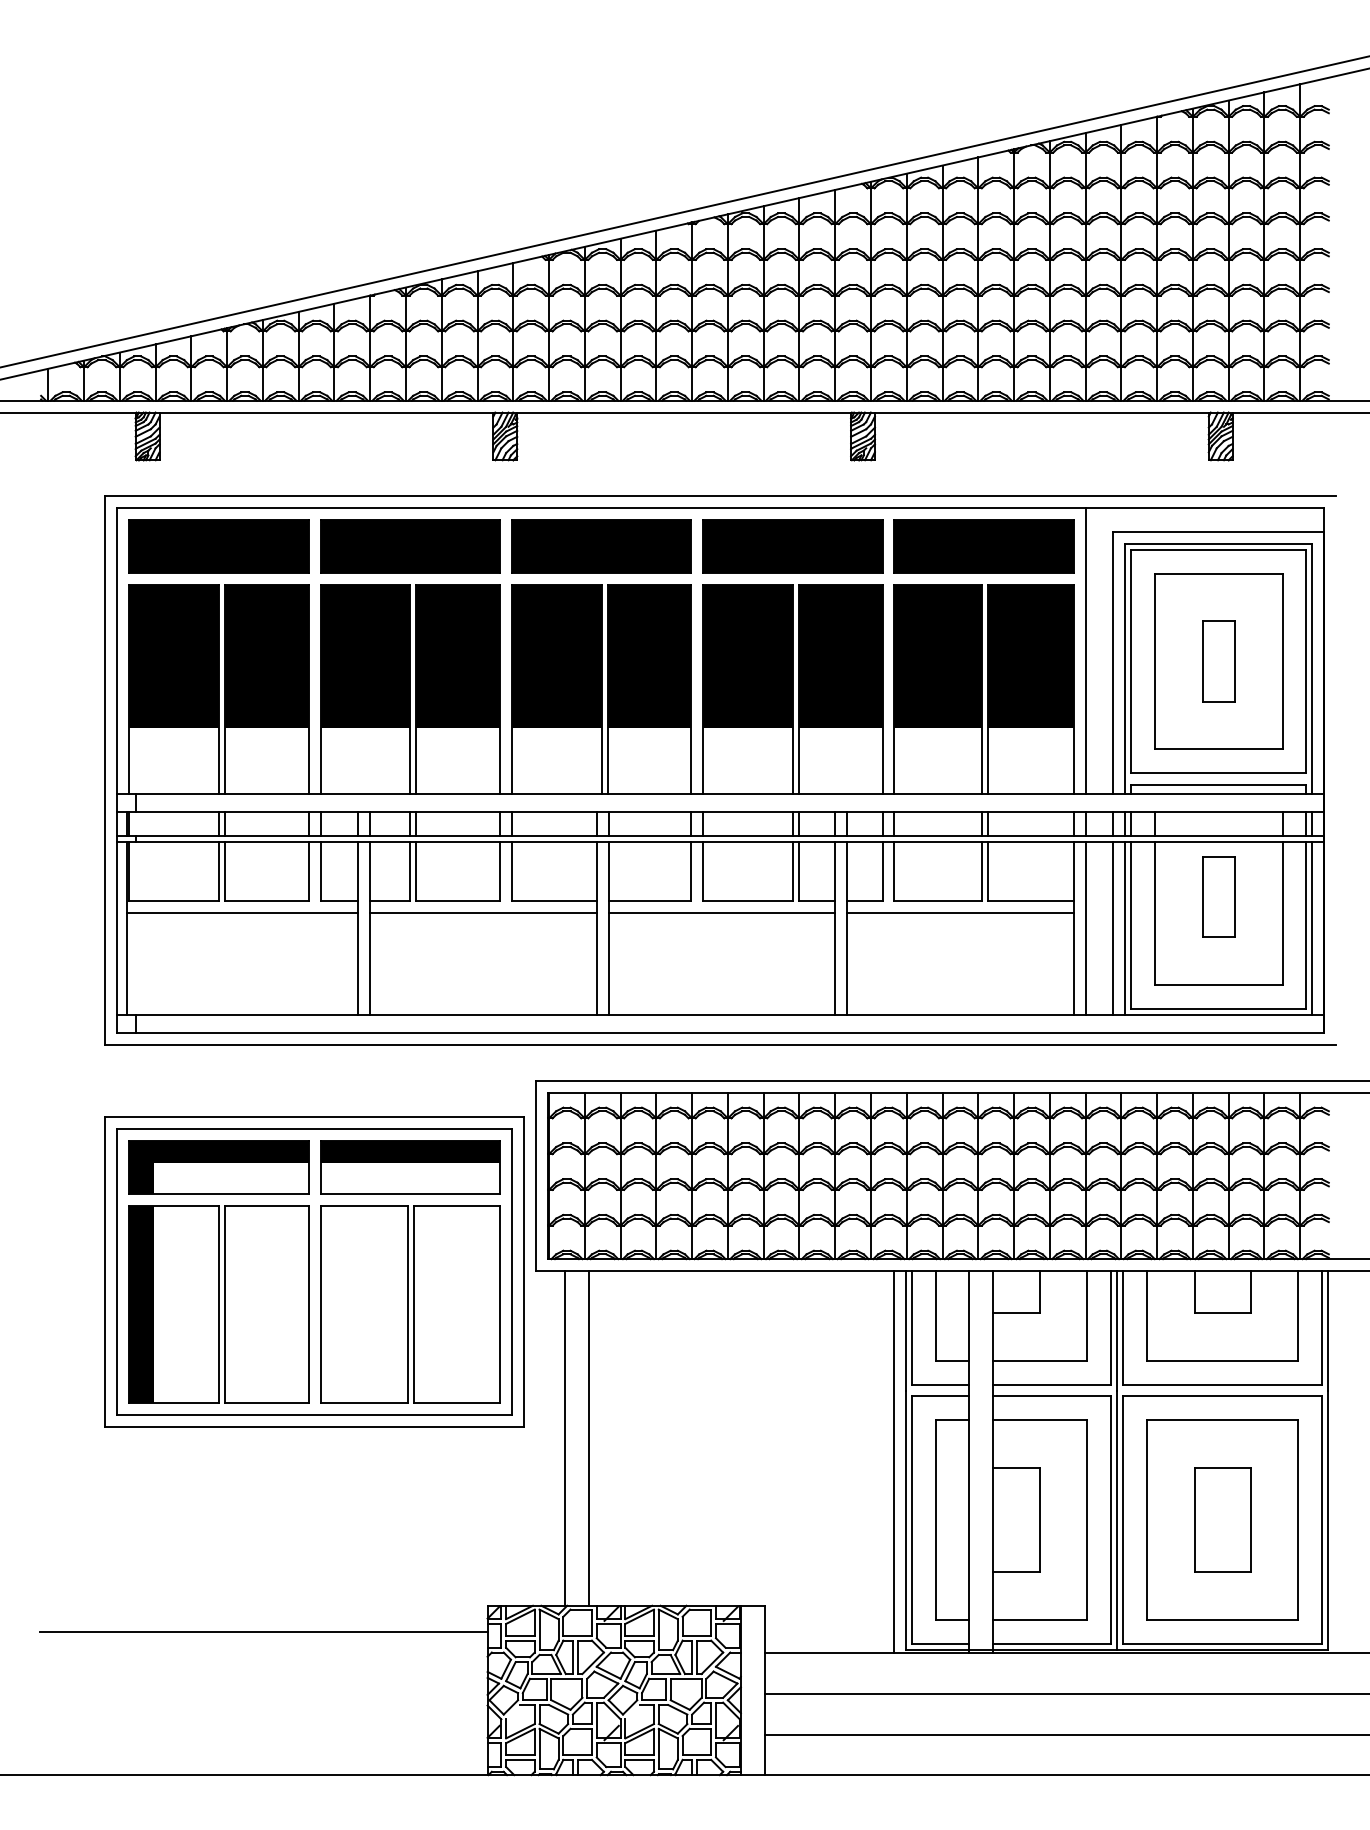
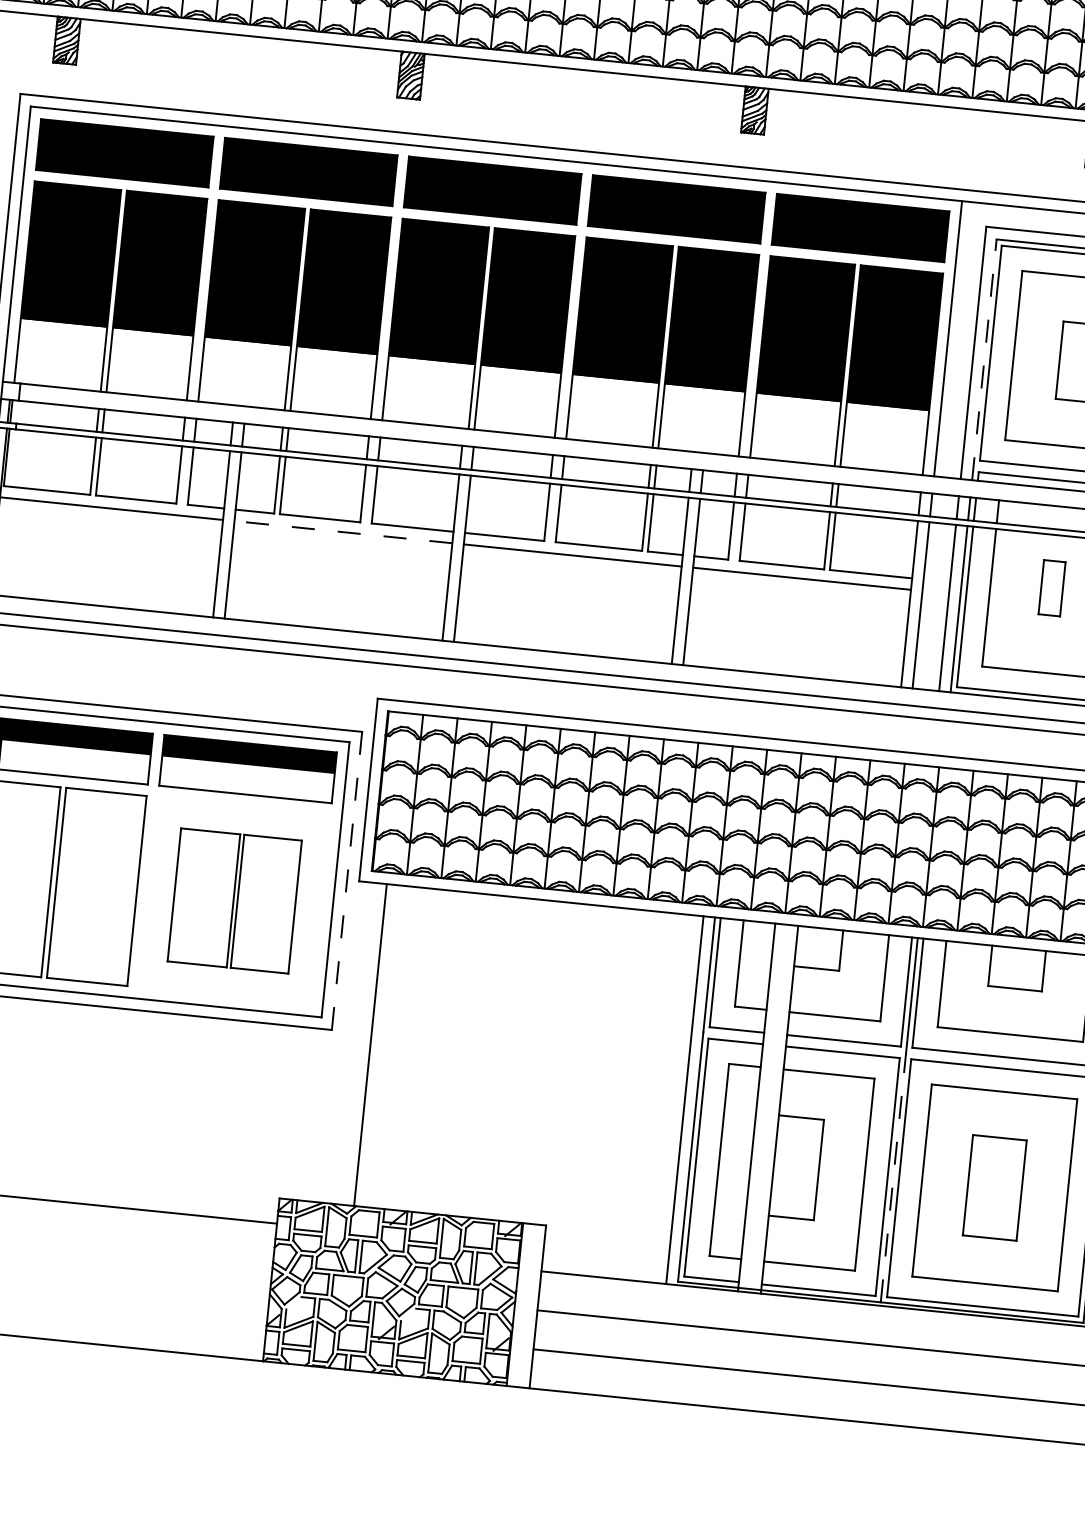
line: (1125, 668) -> (984, 359), solid -> dashed
part: (1218, 896) -> (1051, 587), size x0.7
line: (483, 913) -> (343, 532), solid -> dashed
line: (523, 1272) -> (346, 881), solid -> dashed
part: (410, 1304) -> (234, 901), size x0.7
line: (588, 1438) -> (392, 1047), removed
line: (1117, 1520) -> (893, 1177), solid -> dashed

